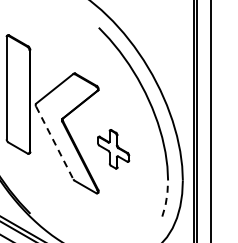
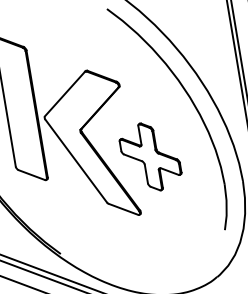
line: (54, 142) -> (75, 160), dashed -> solid
part: (113, 148) -> (150, 155), size x1.43
line: (166, 198) -> (226, 206), dashed -> solid

